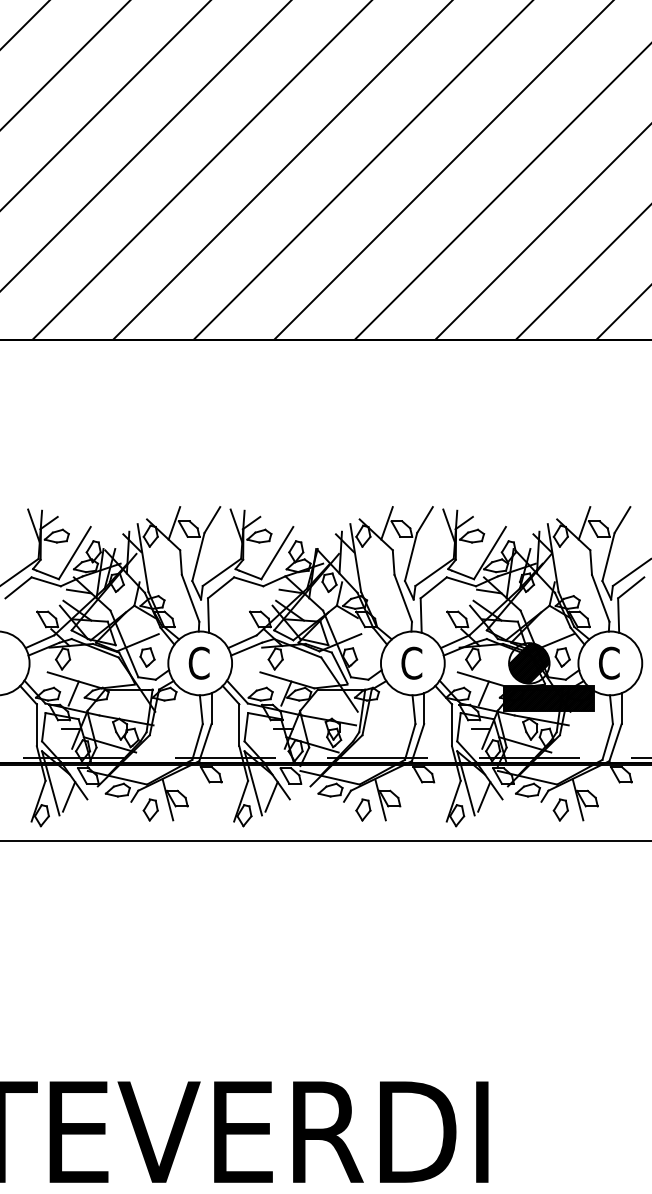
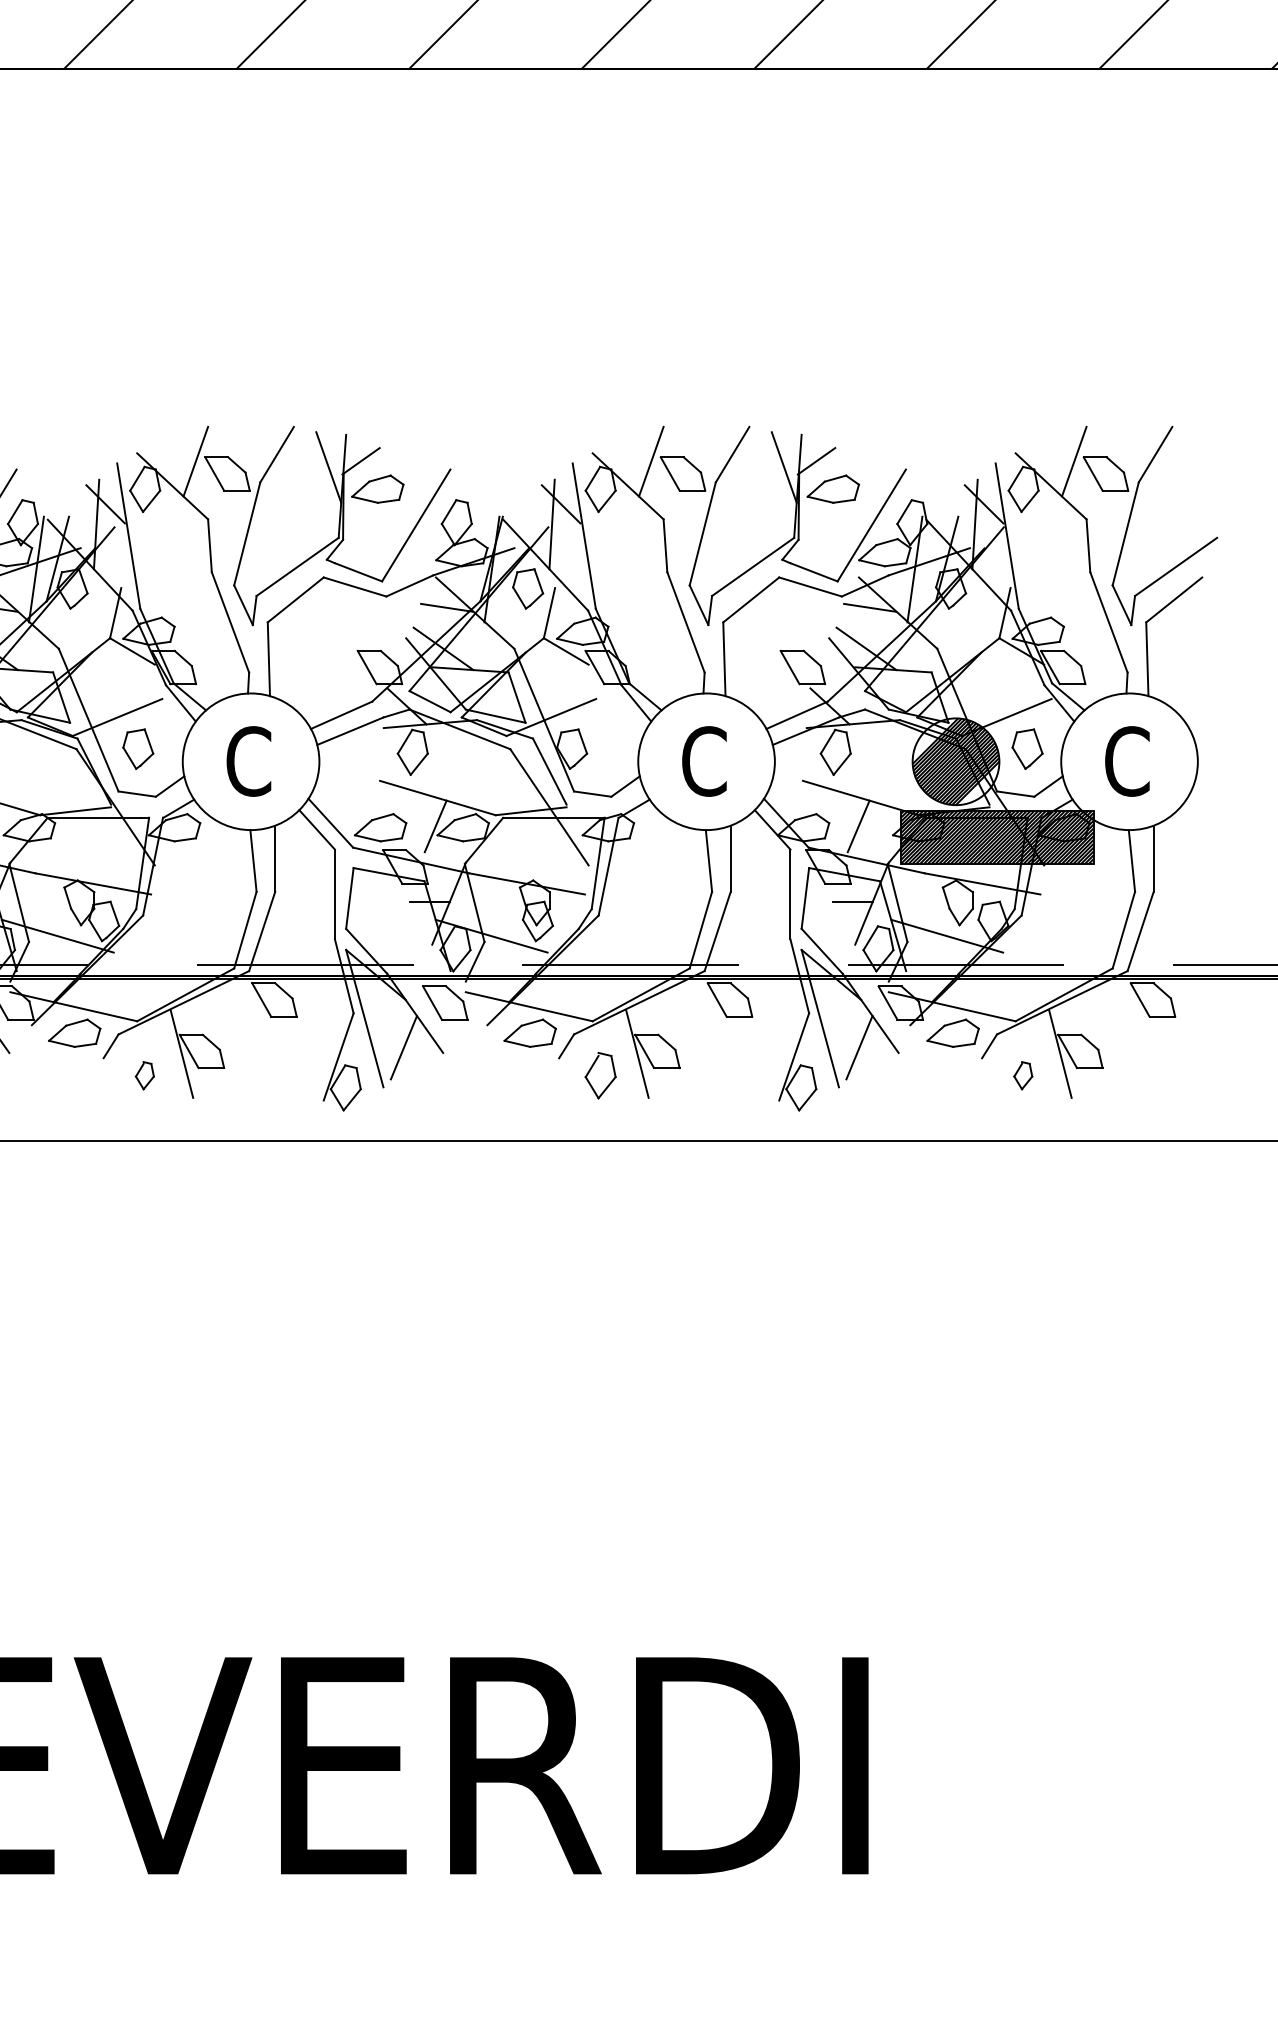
part: (150, 809) -> (144, 1074), size x0.6
part: (560, 809) -> (1022, 1074), size x0.6

